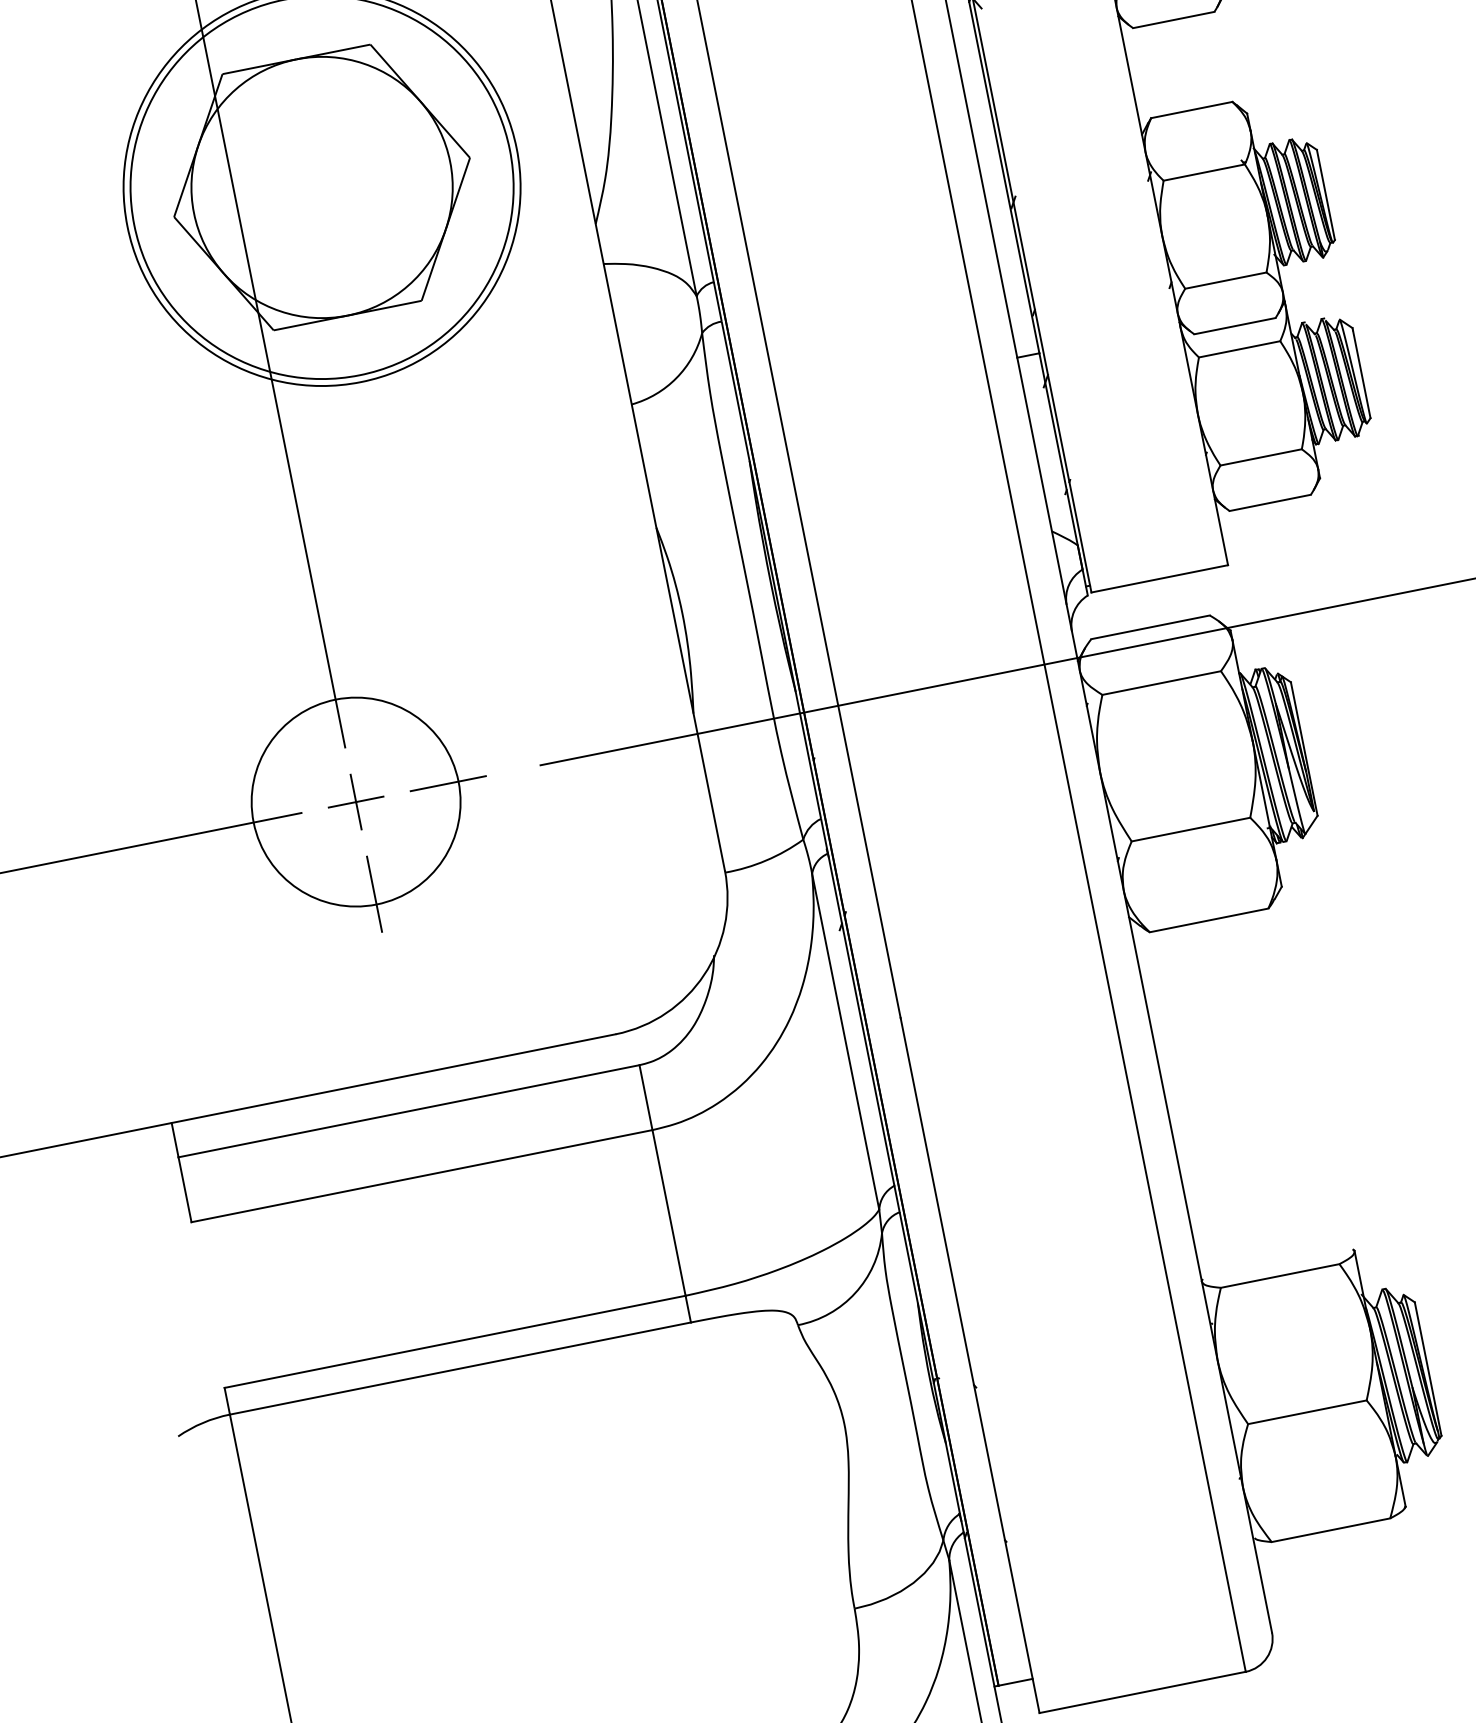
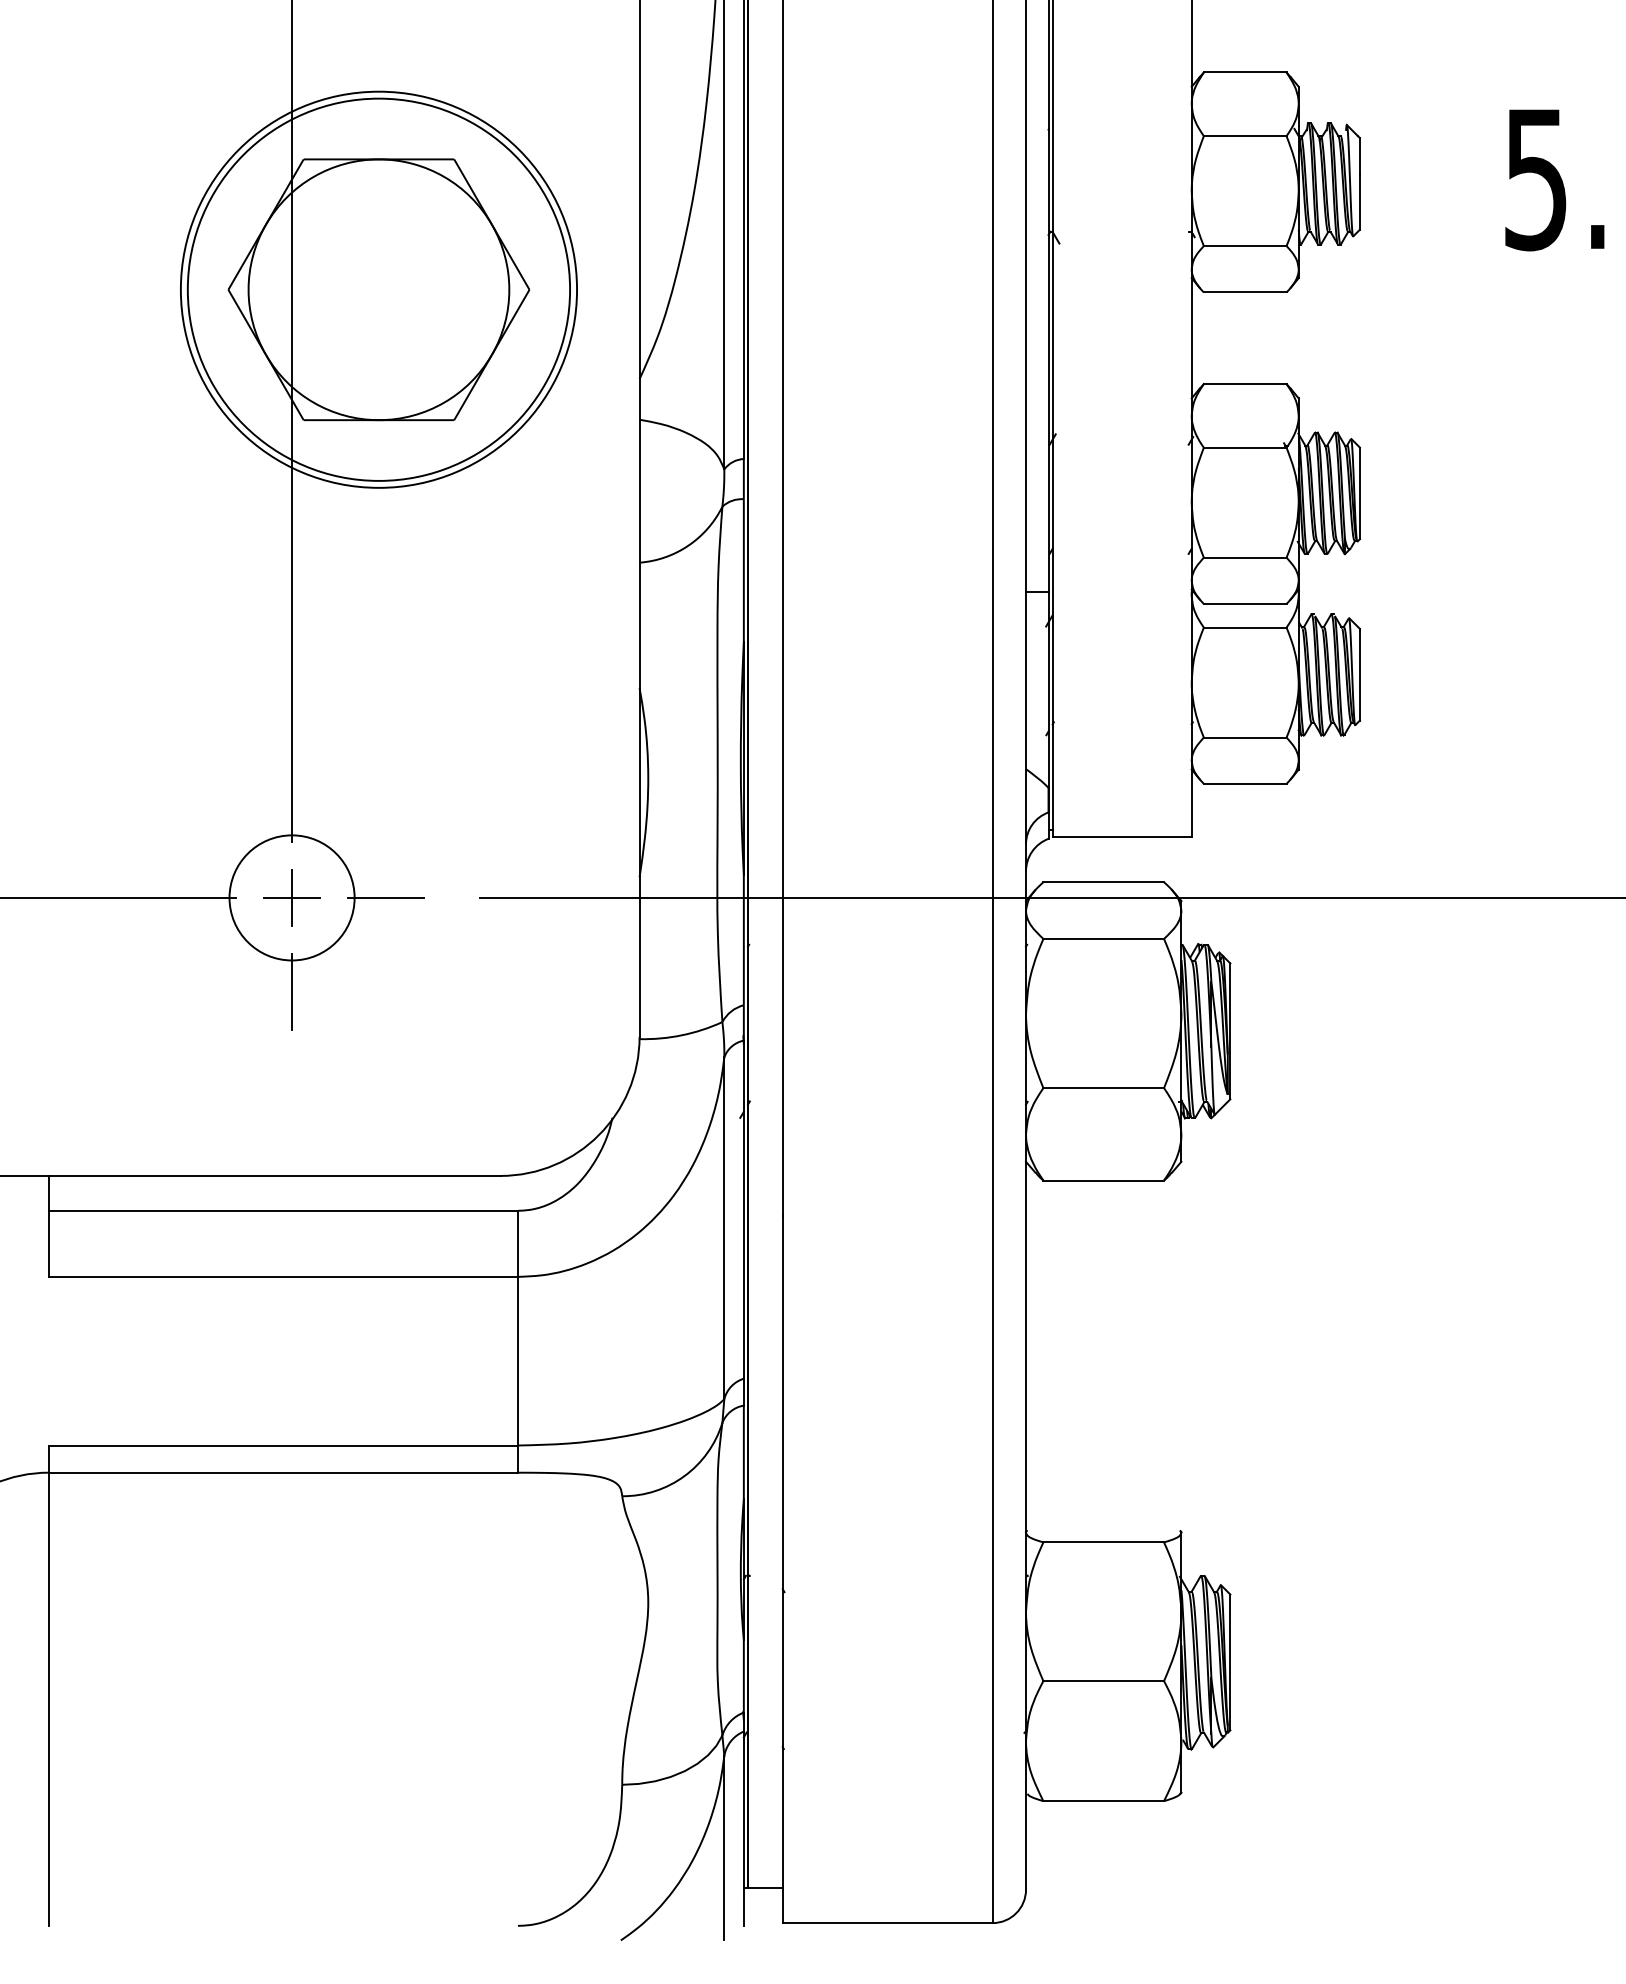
circle: (355, 801) -> (291, 897), size x0.6

